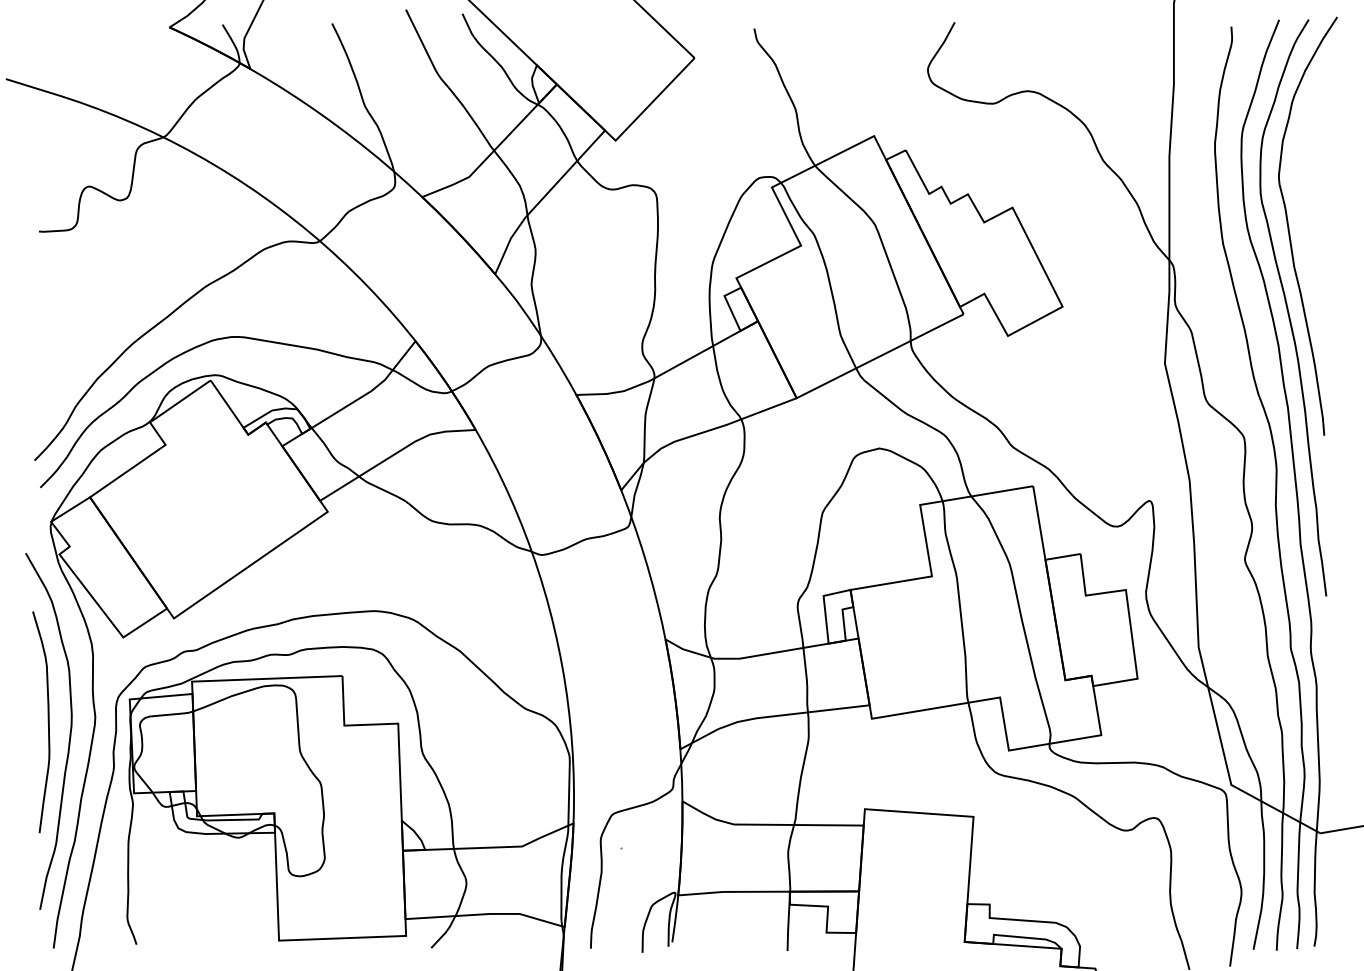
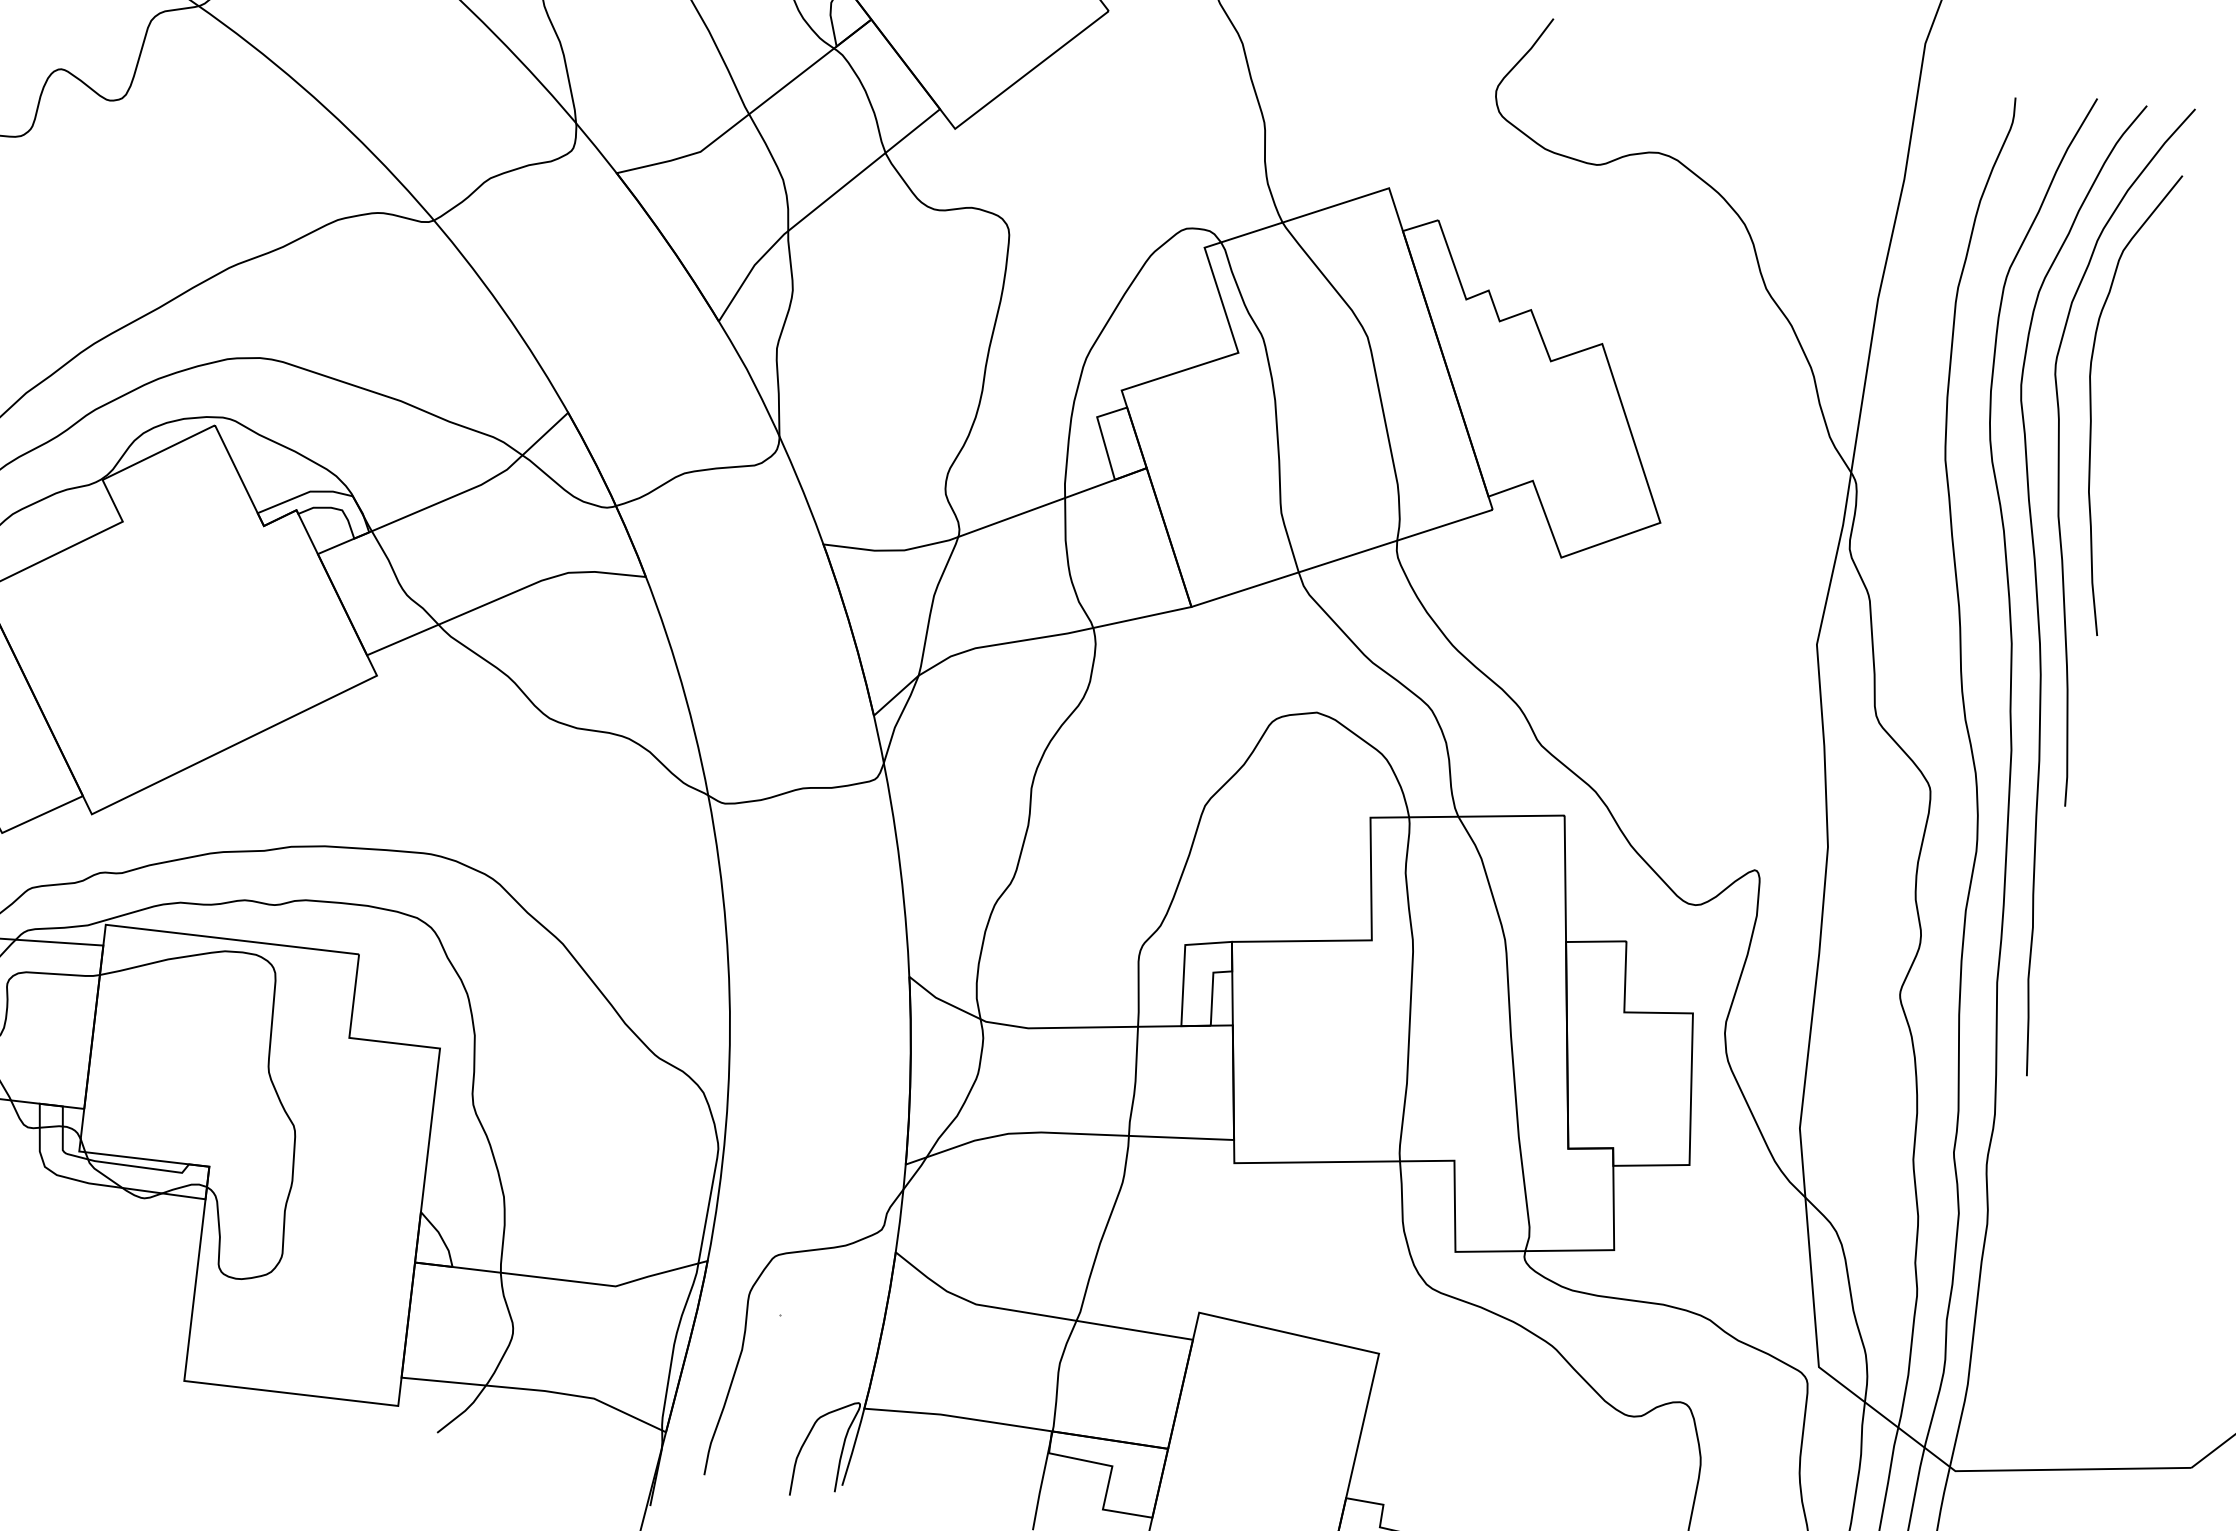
curve: (1303, 195) -> (2092, 398), added

